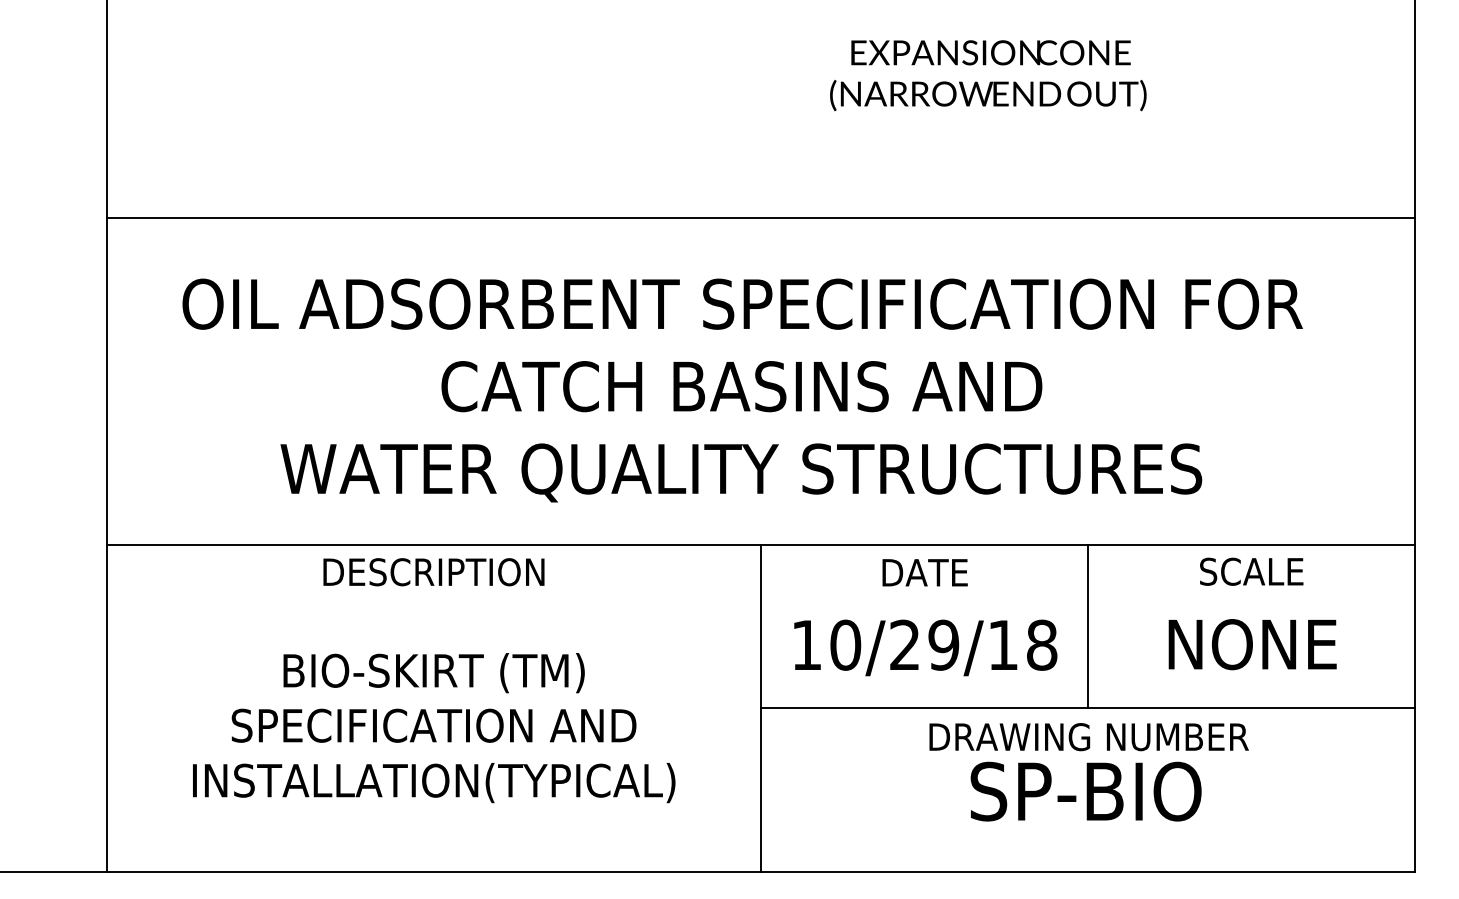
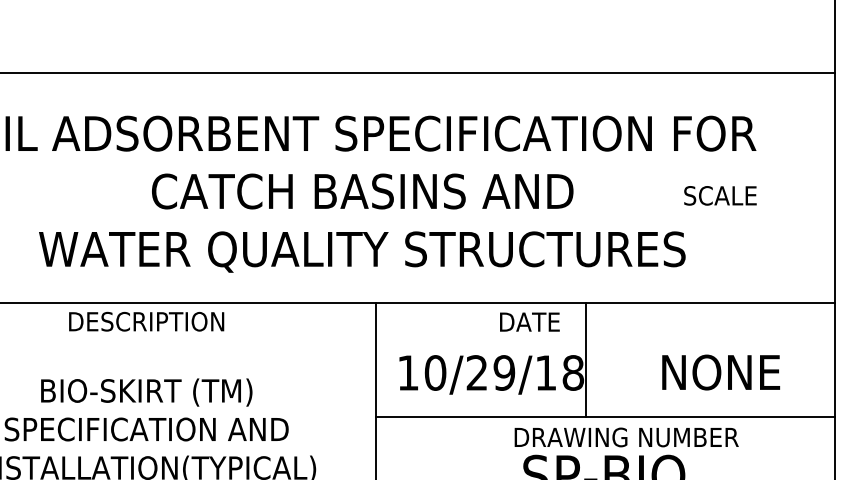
text: (1251, 571) -> (720, 195), moved
text: (924, 572) -> (529, 321), moved
line: (1088, 626) -> (586, 359), moved
text: (1088, 737) -> (626, 437), moved

